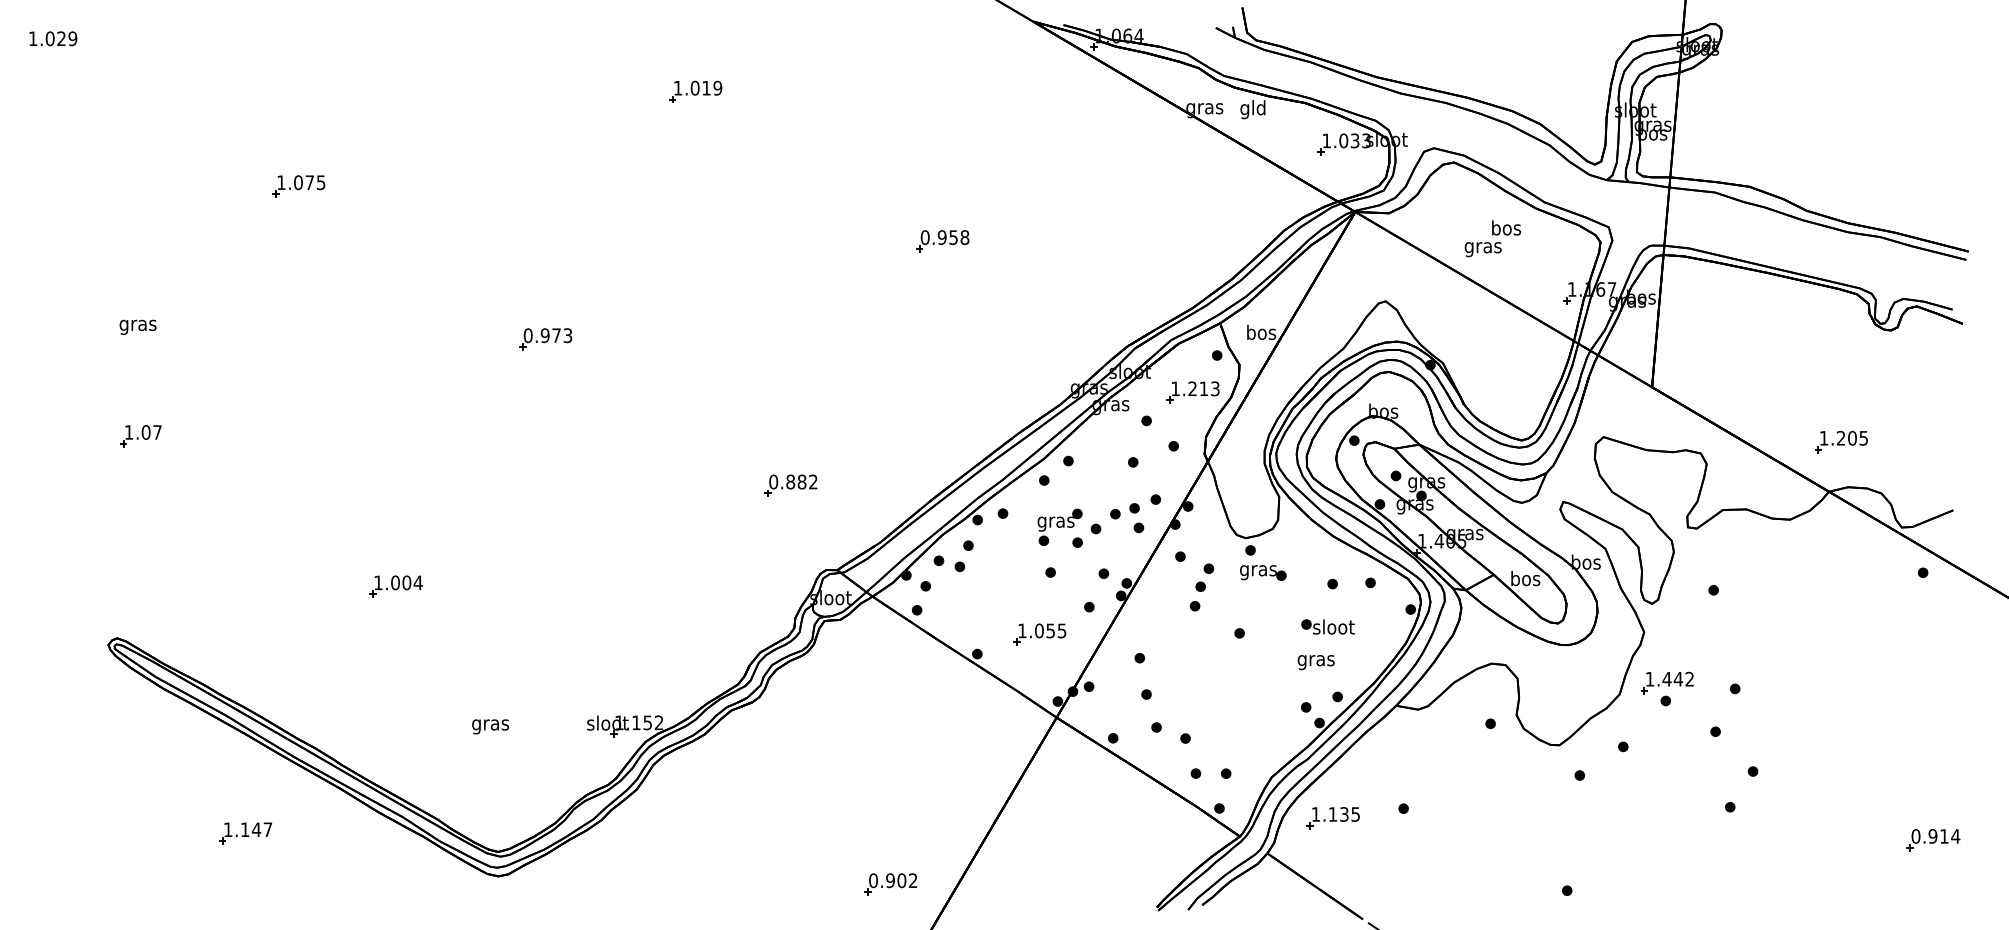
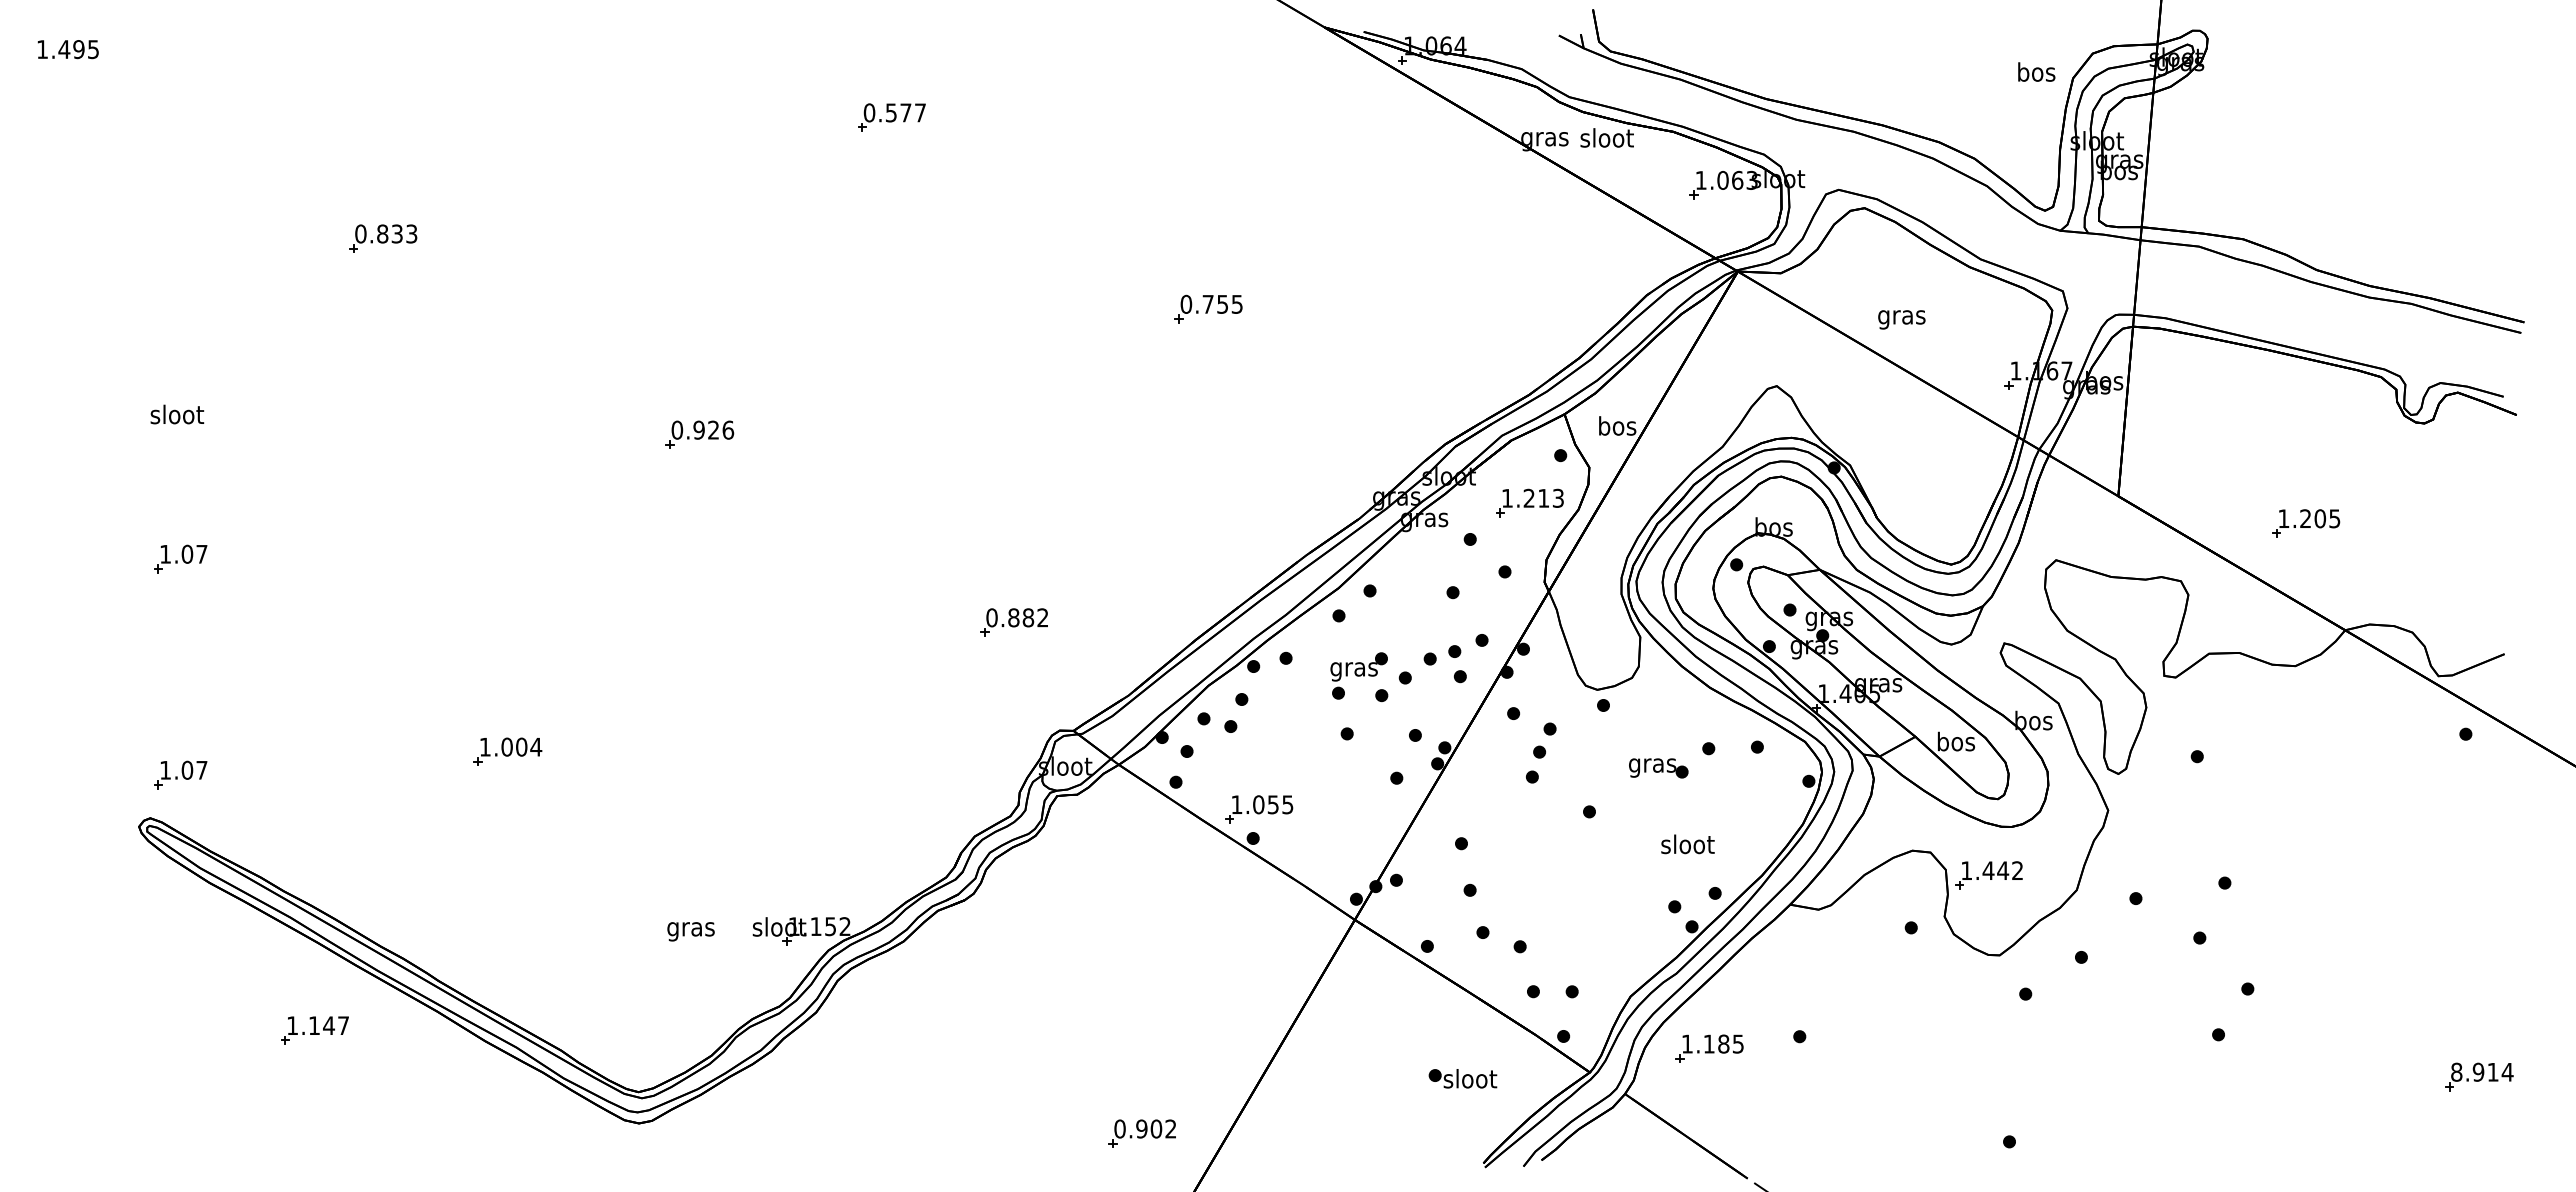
text: (61, 38) -> (78, 49), 1.029 -> 1.495
text: (697, 87) -> (894, 112), 1.019 -> 0.577
text: (1252, 109) -> (1606, 140), gld -> sloot
text: (1355, 140) -> (1737, 179), 1.033 -> 1.063
text: (301, 182) -> (386, 233), 1.075 -> 0.833
text: (1506, 227) -> (2036, 71), moved
text: (953, 236) -> (1222, 303), 0.958 -> 0.755
text: (138, 325) -> (177, 416), gras -> sloot
text: (562, 335) -> (721, 429), 0.973 -> 0.926
part: (1841, 441) -> (2306, 523), moved
part: (1263, 573) -> (1658, 768), moved
part: (140, 604) -> (180, 774), added
part: (1327, 626) -> (1462, 1078), moved
part: (1039, 634) -> (1259, 809), moved
text: (1316, 660) -> (1687, 846), gras -> sloot
part: (1667, 682) -> (1988, 875), moved
text: (490, 726) -> (690, 931), moved
text: (1344, 814) -> (1723, 1043), 1.135 -> 1.185
part: (245, 833) -> (314, 1030), moved
text: (1915, 836) -> (2456, 1072), 0.914 -> 8.914

